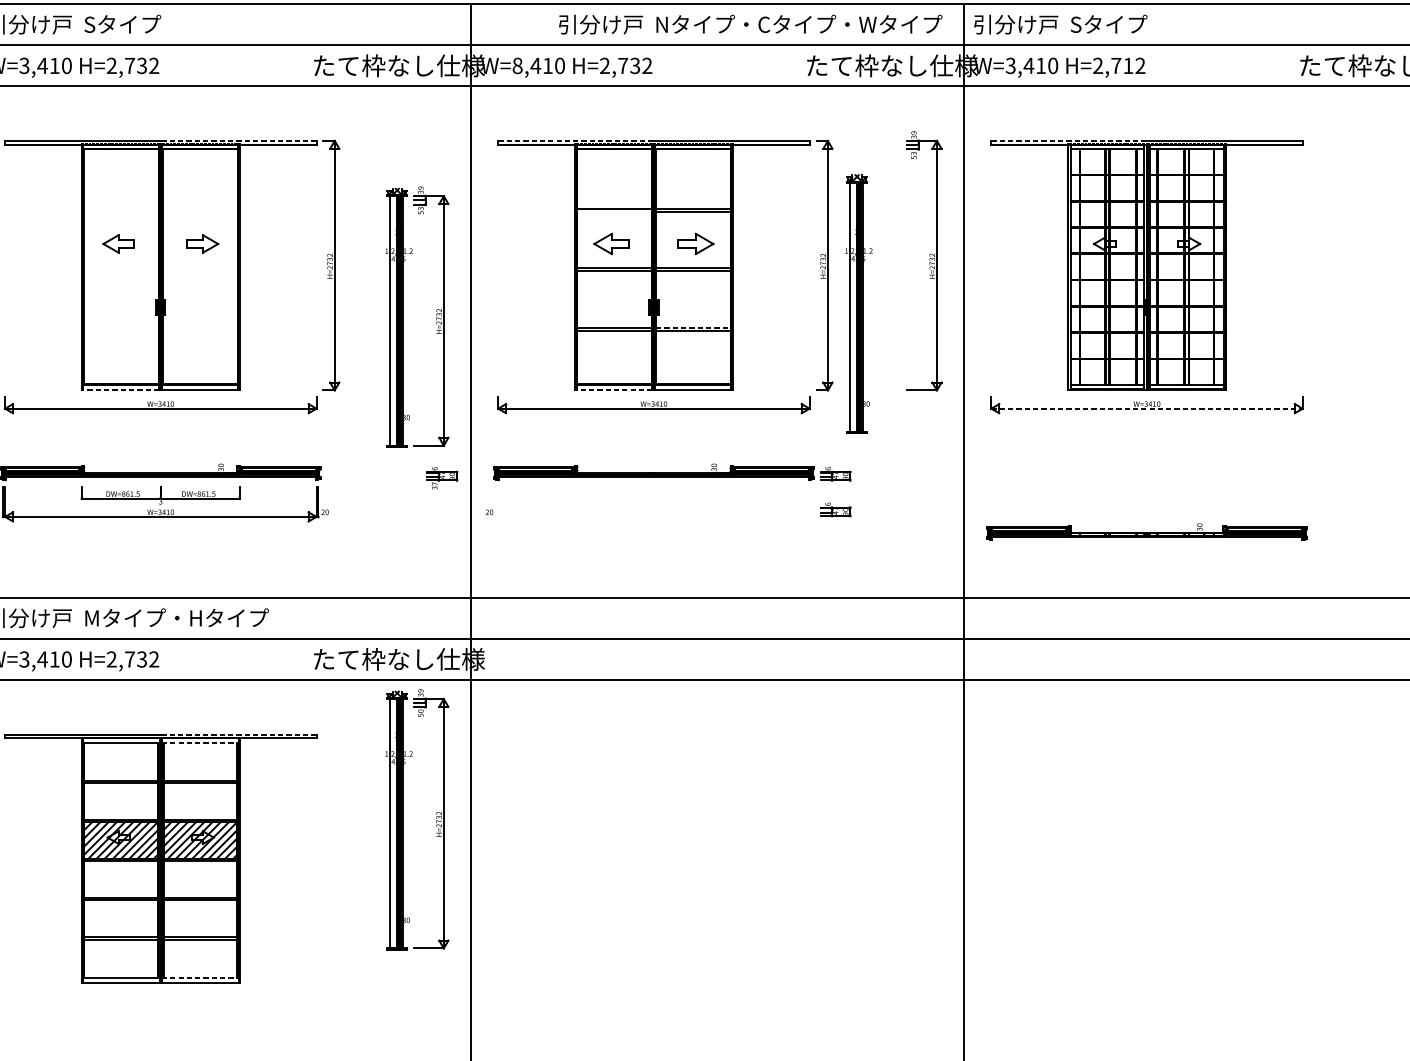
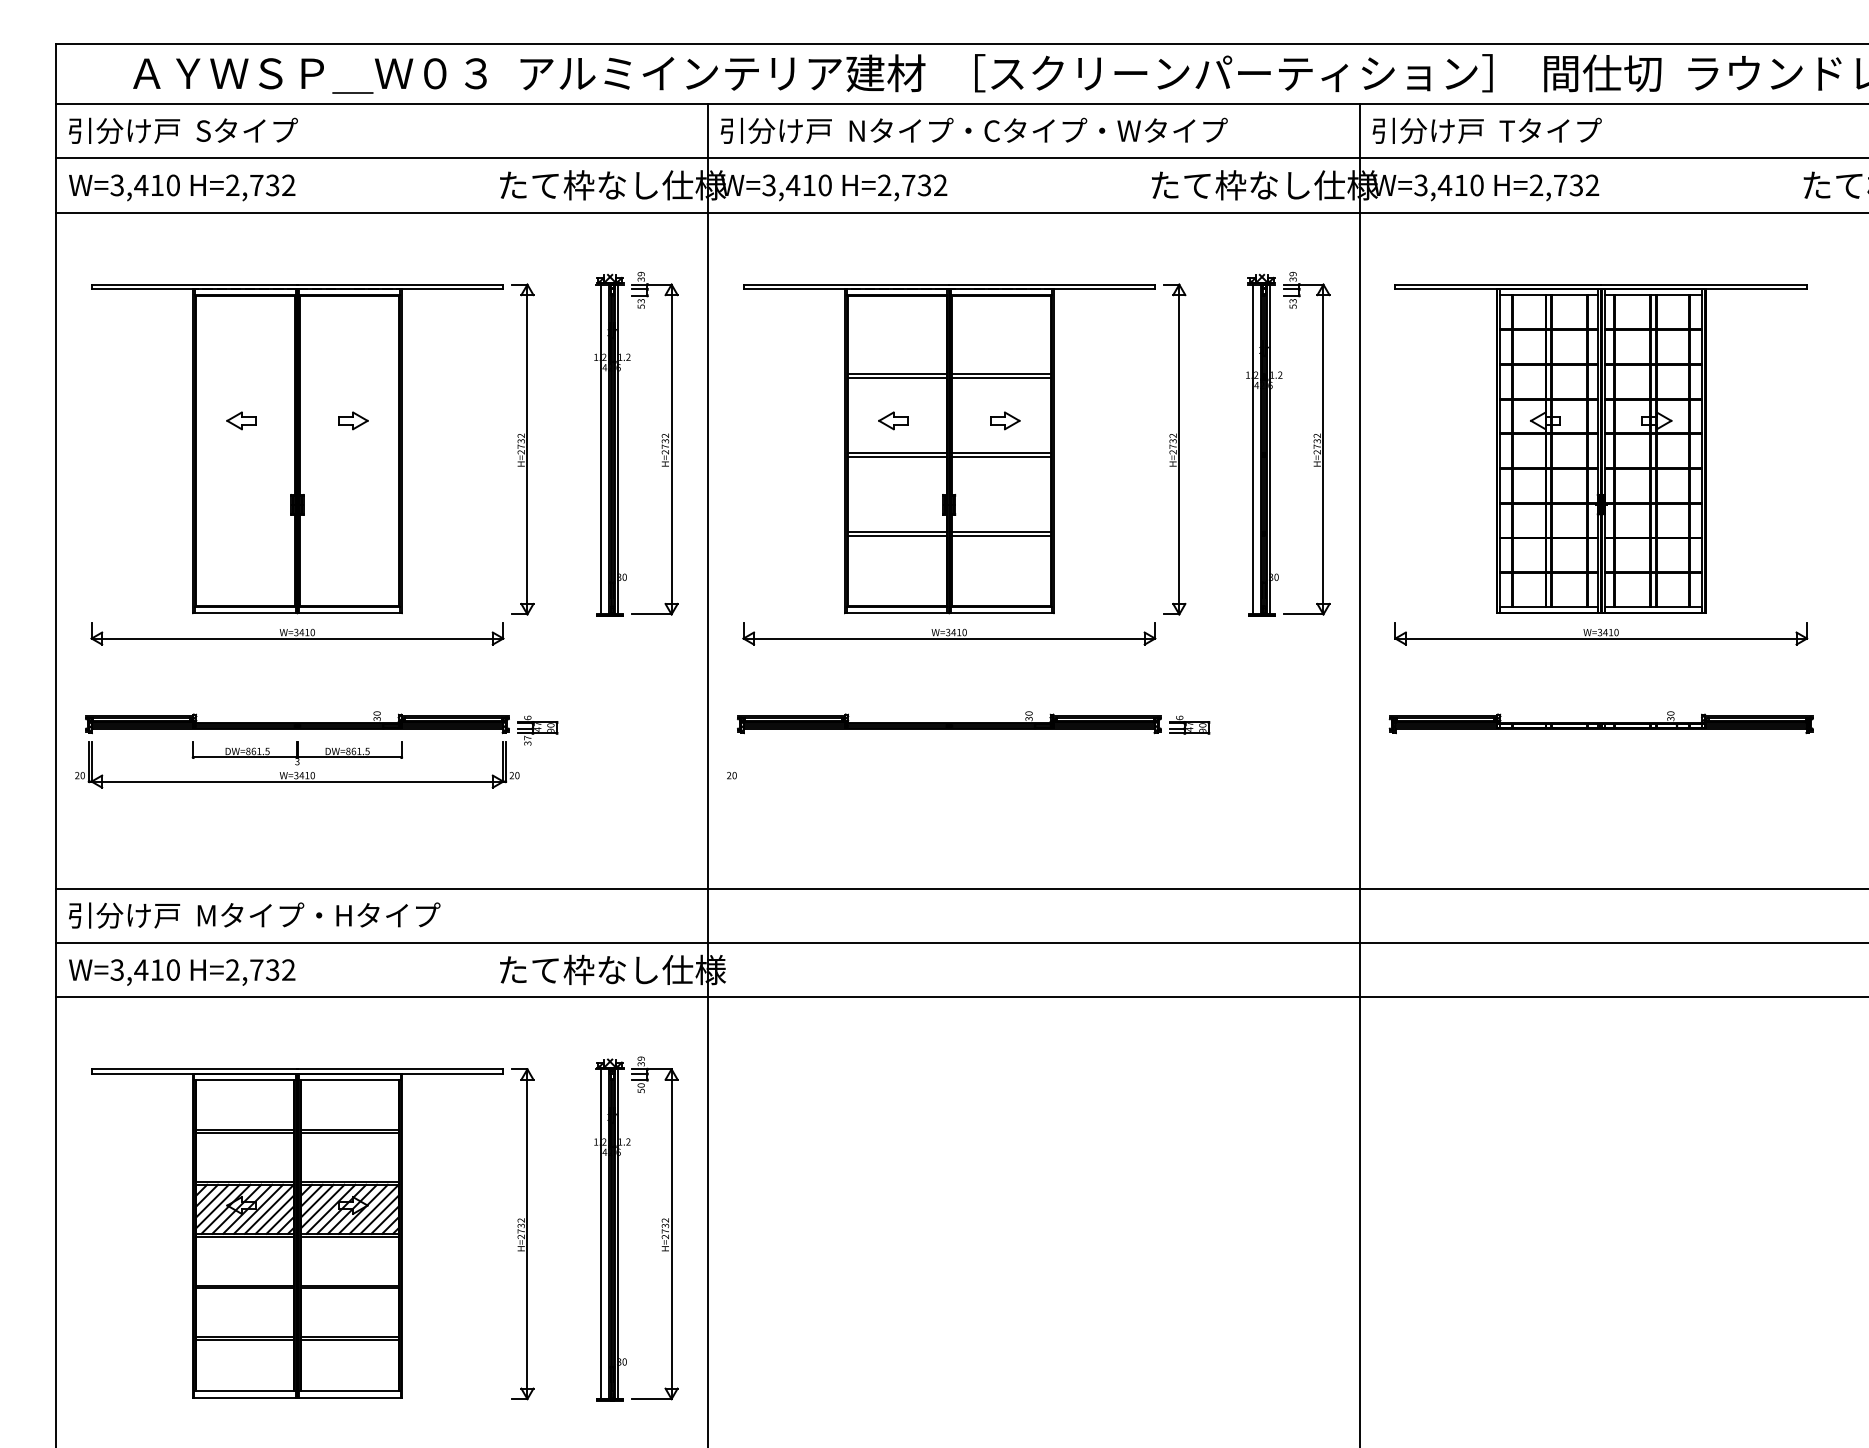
text: (750, 24) -> (973, 130), moved
text: (1075, 24) -> (1506, 130), 引分け戸  Sタイプ -> 引分け戸  Tタイプ
text: (517, 65) -> (768, 185), W=8,410 -> W=3,410
text: (1127, 65) -> (1575, 185), H=2,712 -> H=2,732
line: (238, 140) -> (400, 284), dashed -> solid
line: (576, 140) -> (846, 284), dashed -> solid
line: (1069, 140) -> (1498, 284), dashed -> solid
line: (613, 211) -> (896, 378), added
part: (118, 243) -> (241, 420), size x0.71
part: (203, 243) -> (353, 420), size x0.71
part: (611, 243) -> (893, 420), size x0.62
part: (696, 243) -> (1005, 420), size x0.62
part: (859, 303) -> (1264, 444), moved
part: (403, 317) -> (618, 444), moved
line: (694, 327) -> (1002, 531), dashed -> solid
line: (120, 389) -> (244, 613), dashed -> solid
line: (613, 389) -> (896, 613), dashed -> solid
line: (1147, 408) -> (1601, 638), dashed -> solid
part: (442, 478) -> (537, 730), moved
part: (835, 509) -> (1189, 771), removed
part: (1146, 531) -> (1600, 722), moved
line: (238, 734) -> (400, 1069), dashed -> solid
line: (200, 743) -> (350, 1080), dashed -> solid
part: (403, 819) -> (618, 1228), moved
part: (331, 859) -> (522, 1234), added
line: (200, 978) -> (350, 1391), dashed -> solid

